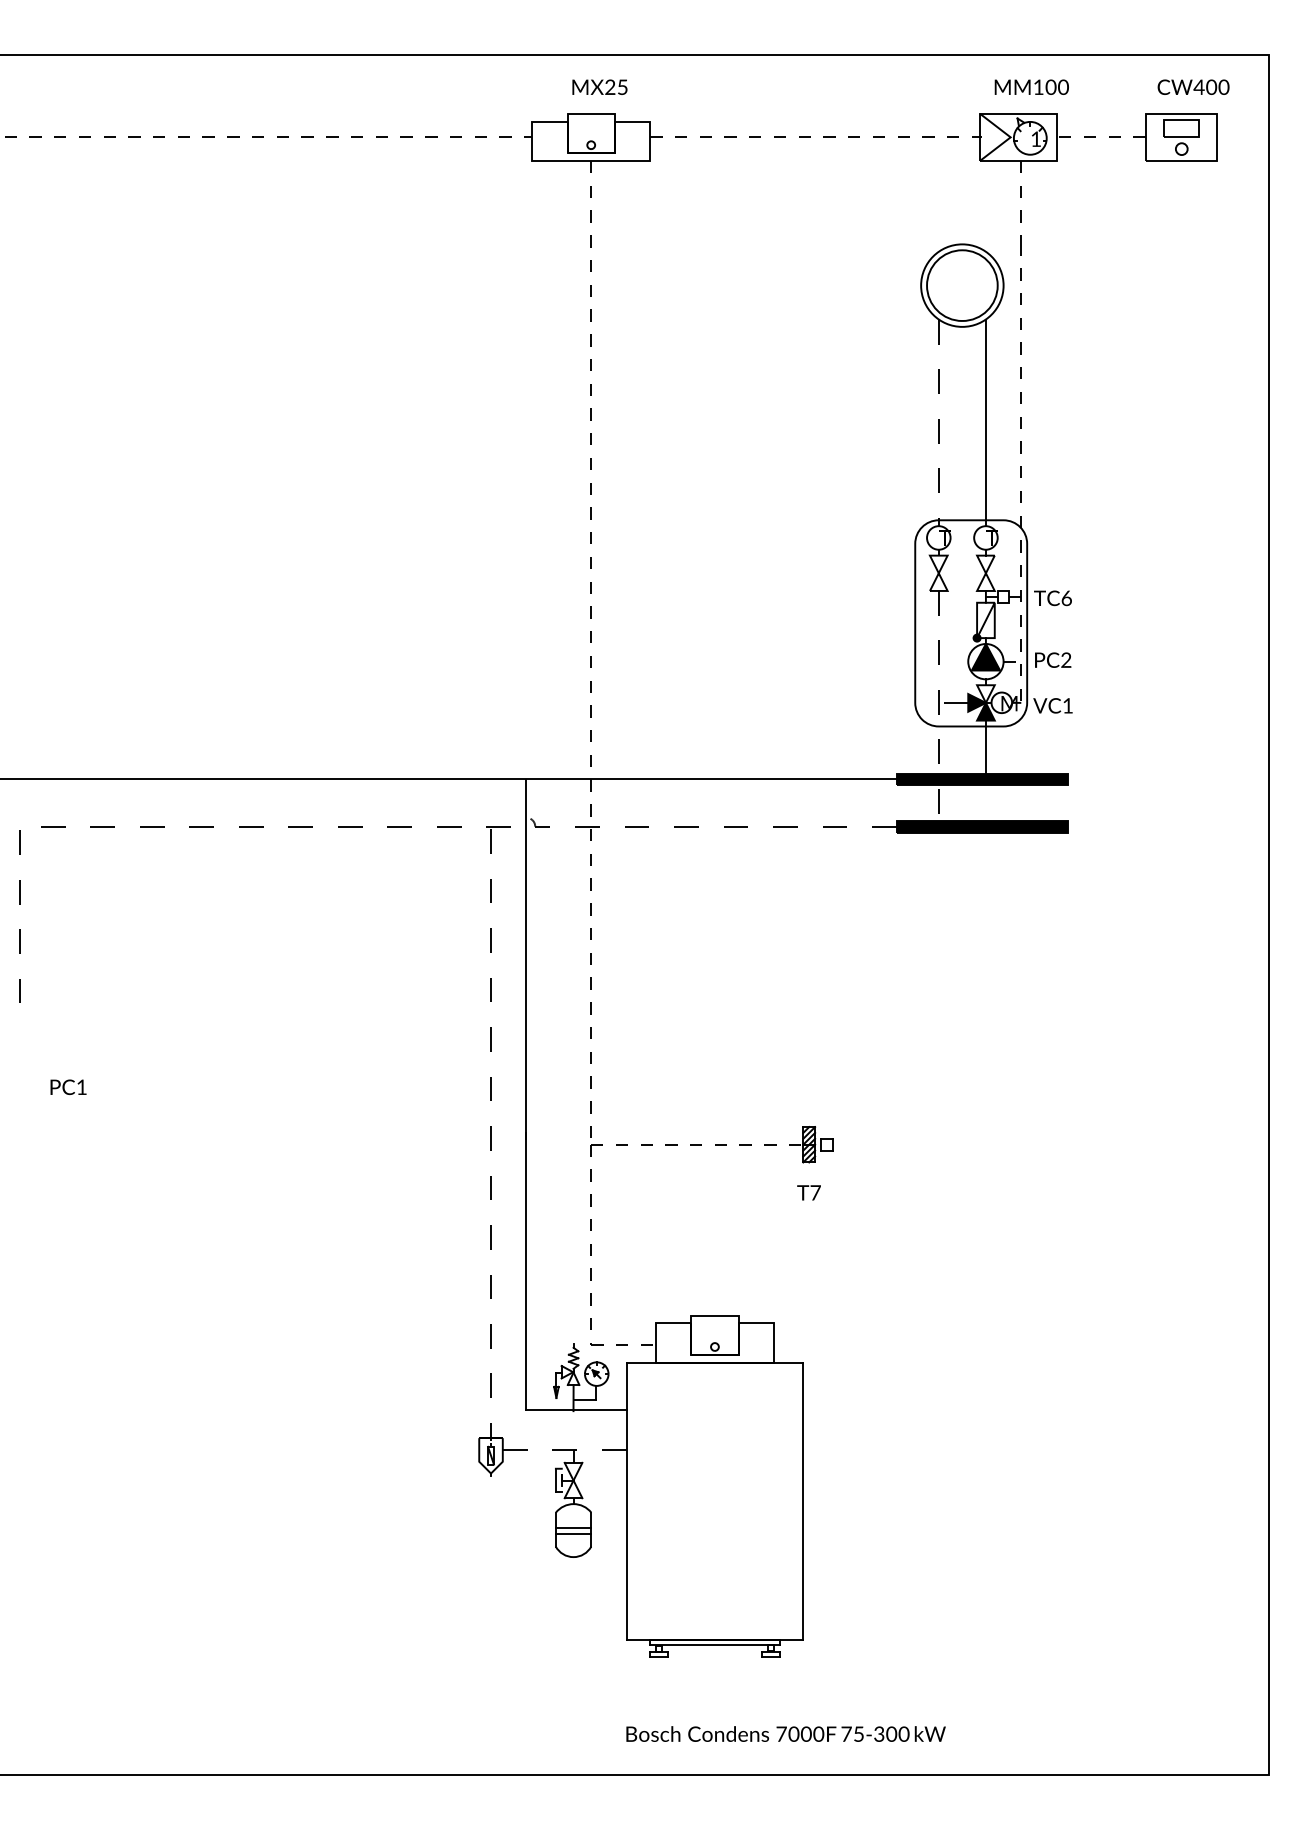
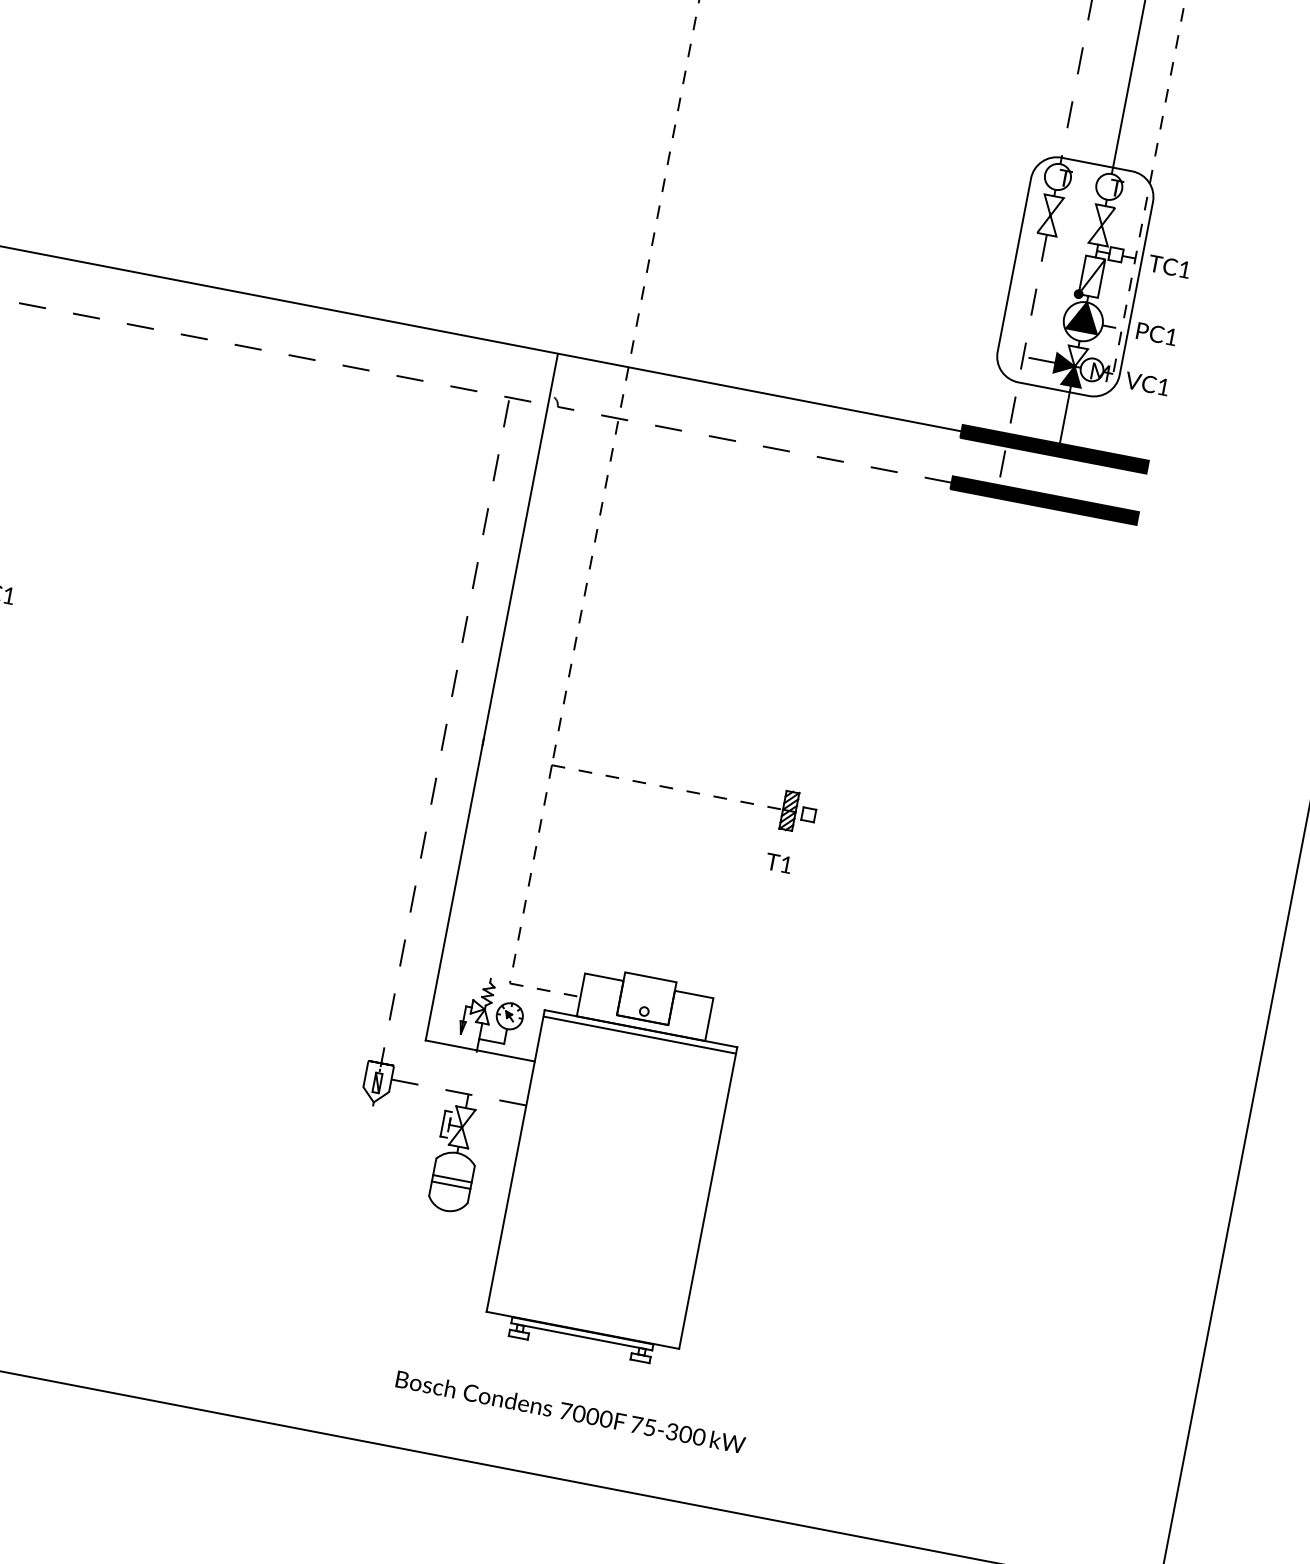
text: (1066, 598) -> (1184, 269), TC6 -> TC1
text: (1066, 659) -> (1171, 336), PC2 -> PC1
text: (815, 1192) -> (786, 864), T7 -> T1
line: (715, 1368) -> (640, 1035), added
text: (785, 1733) -> (570, 1411), moved

